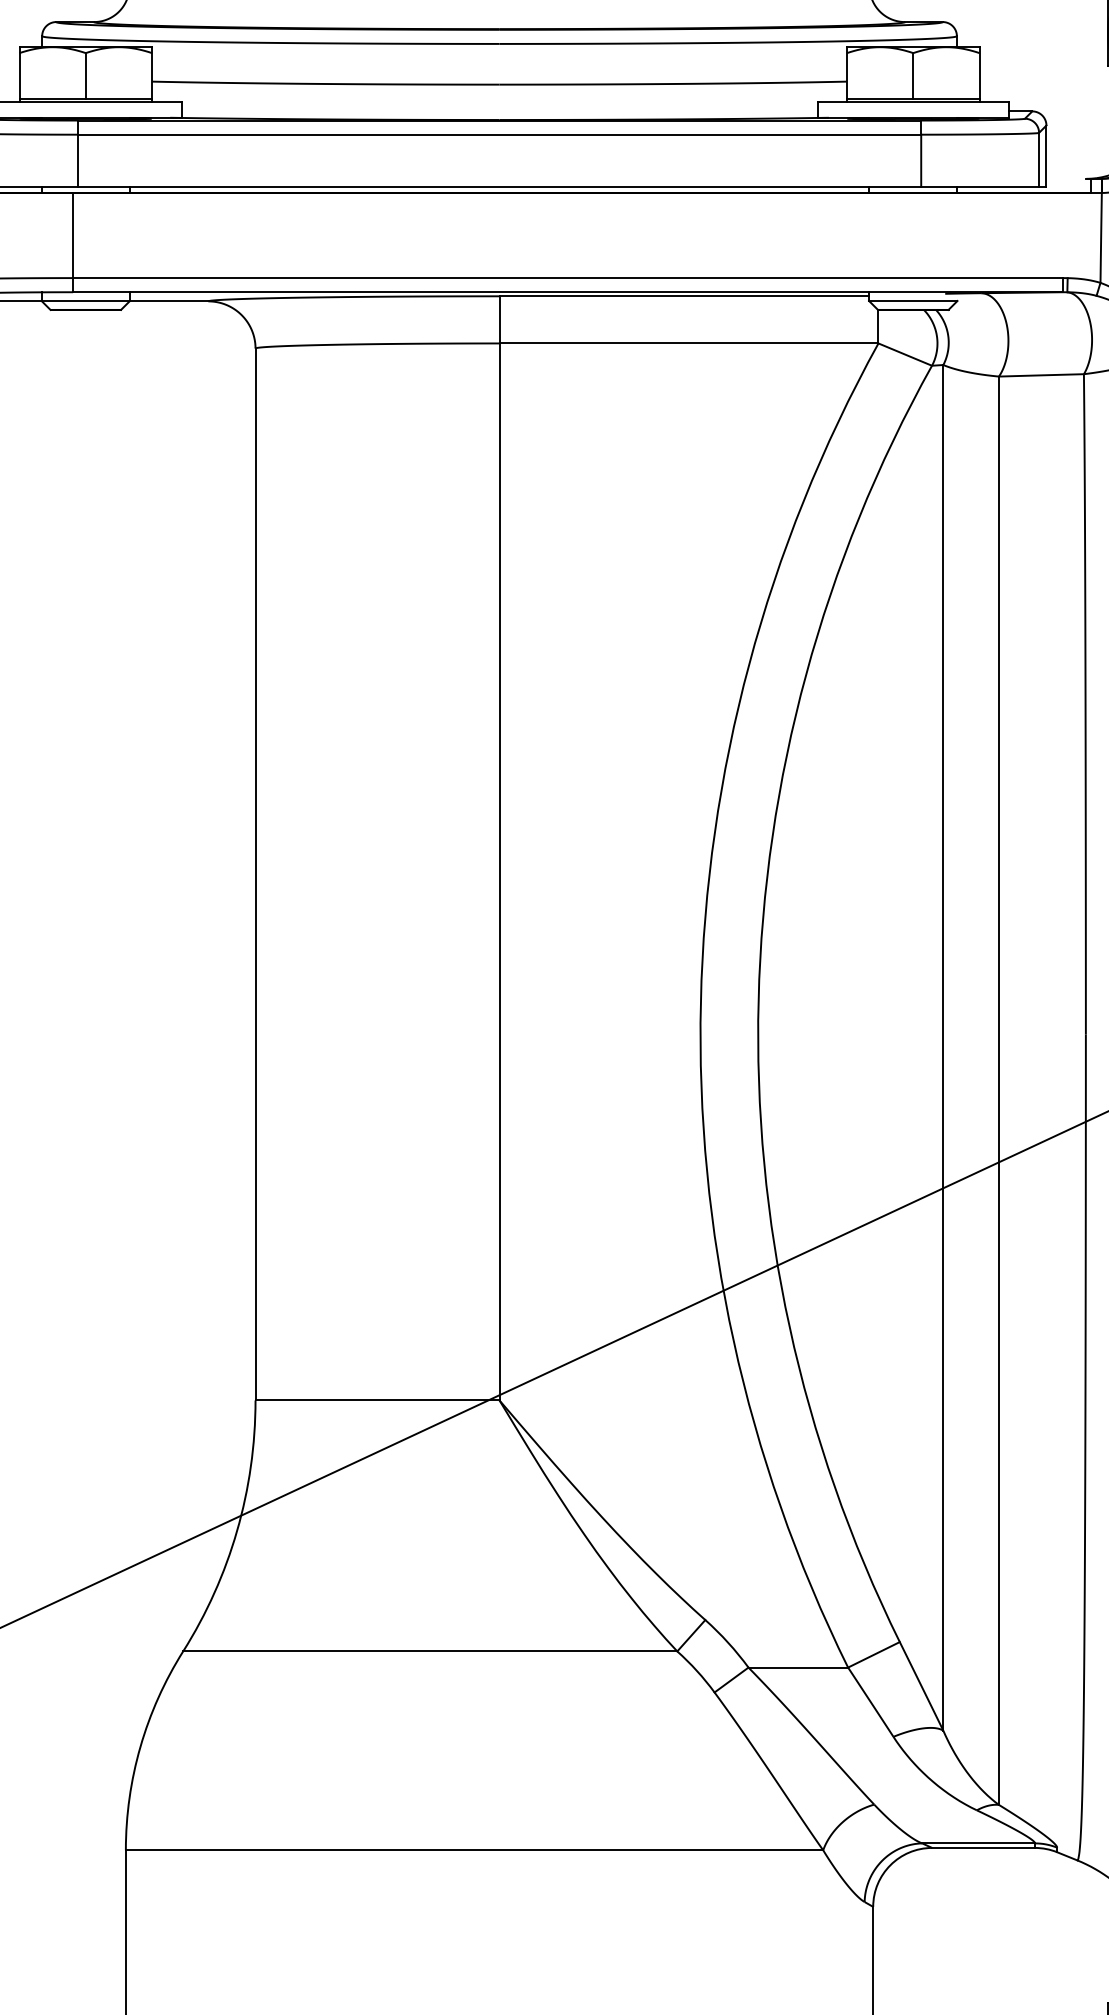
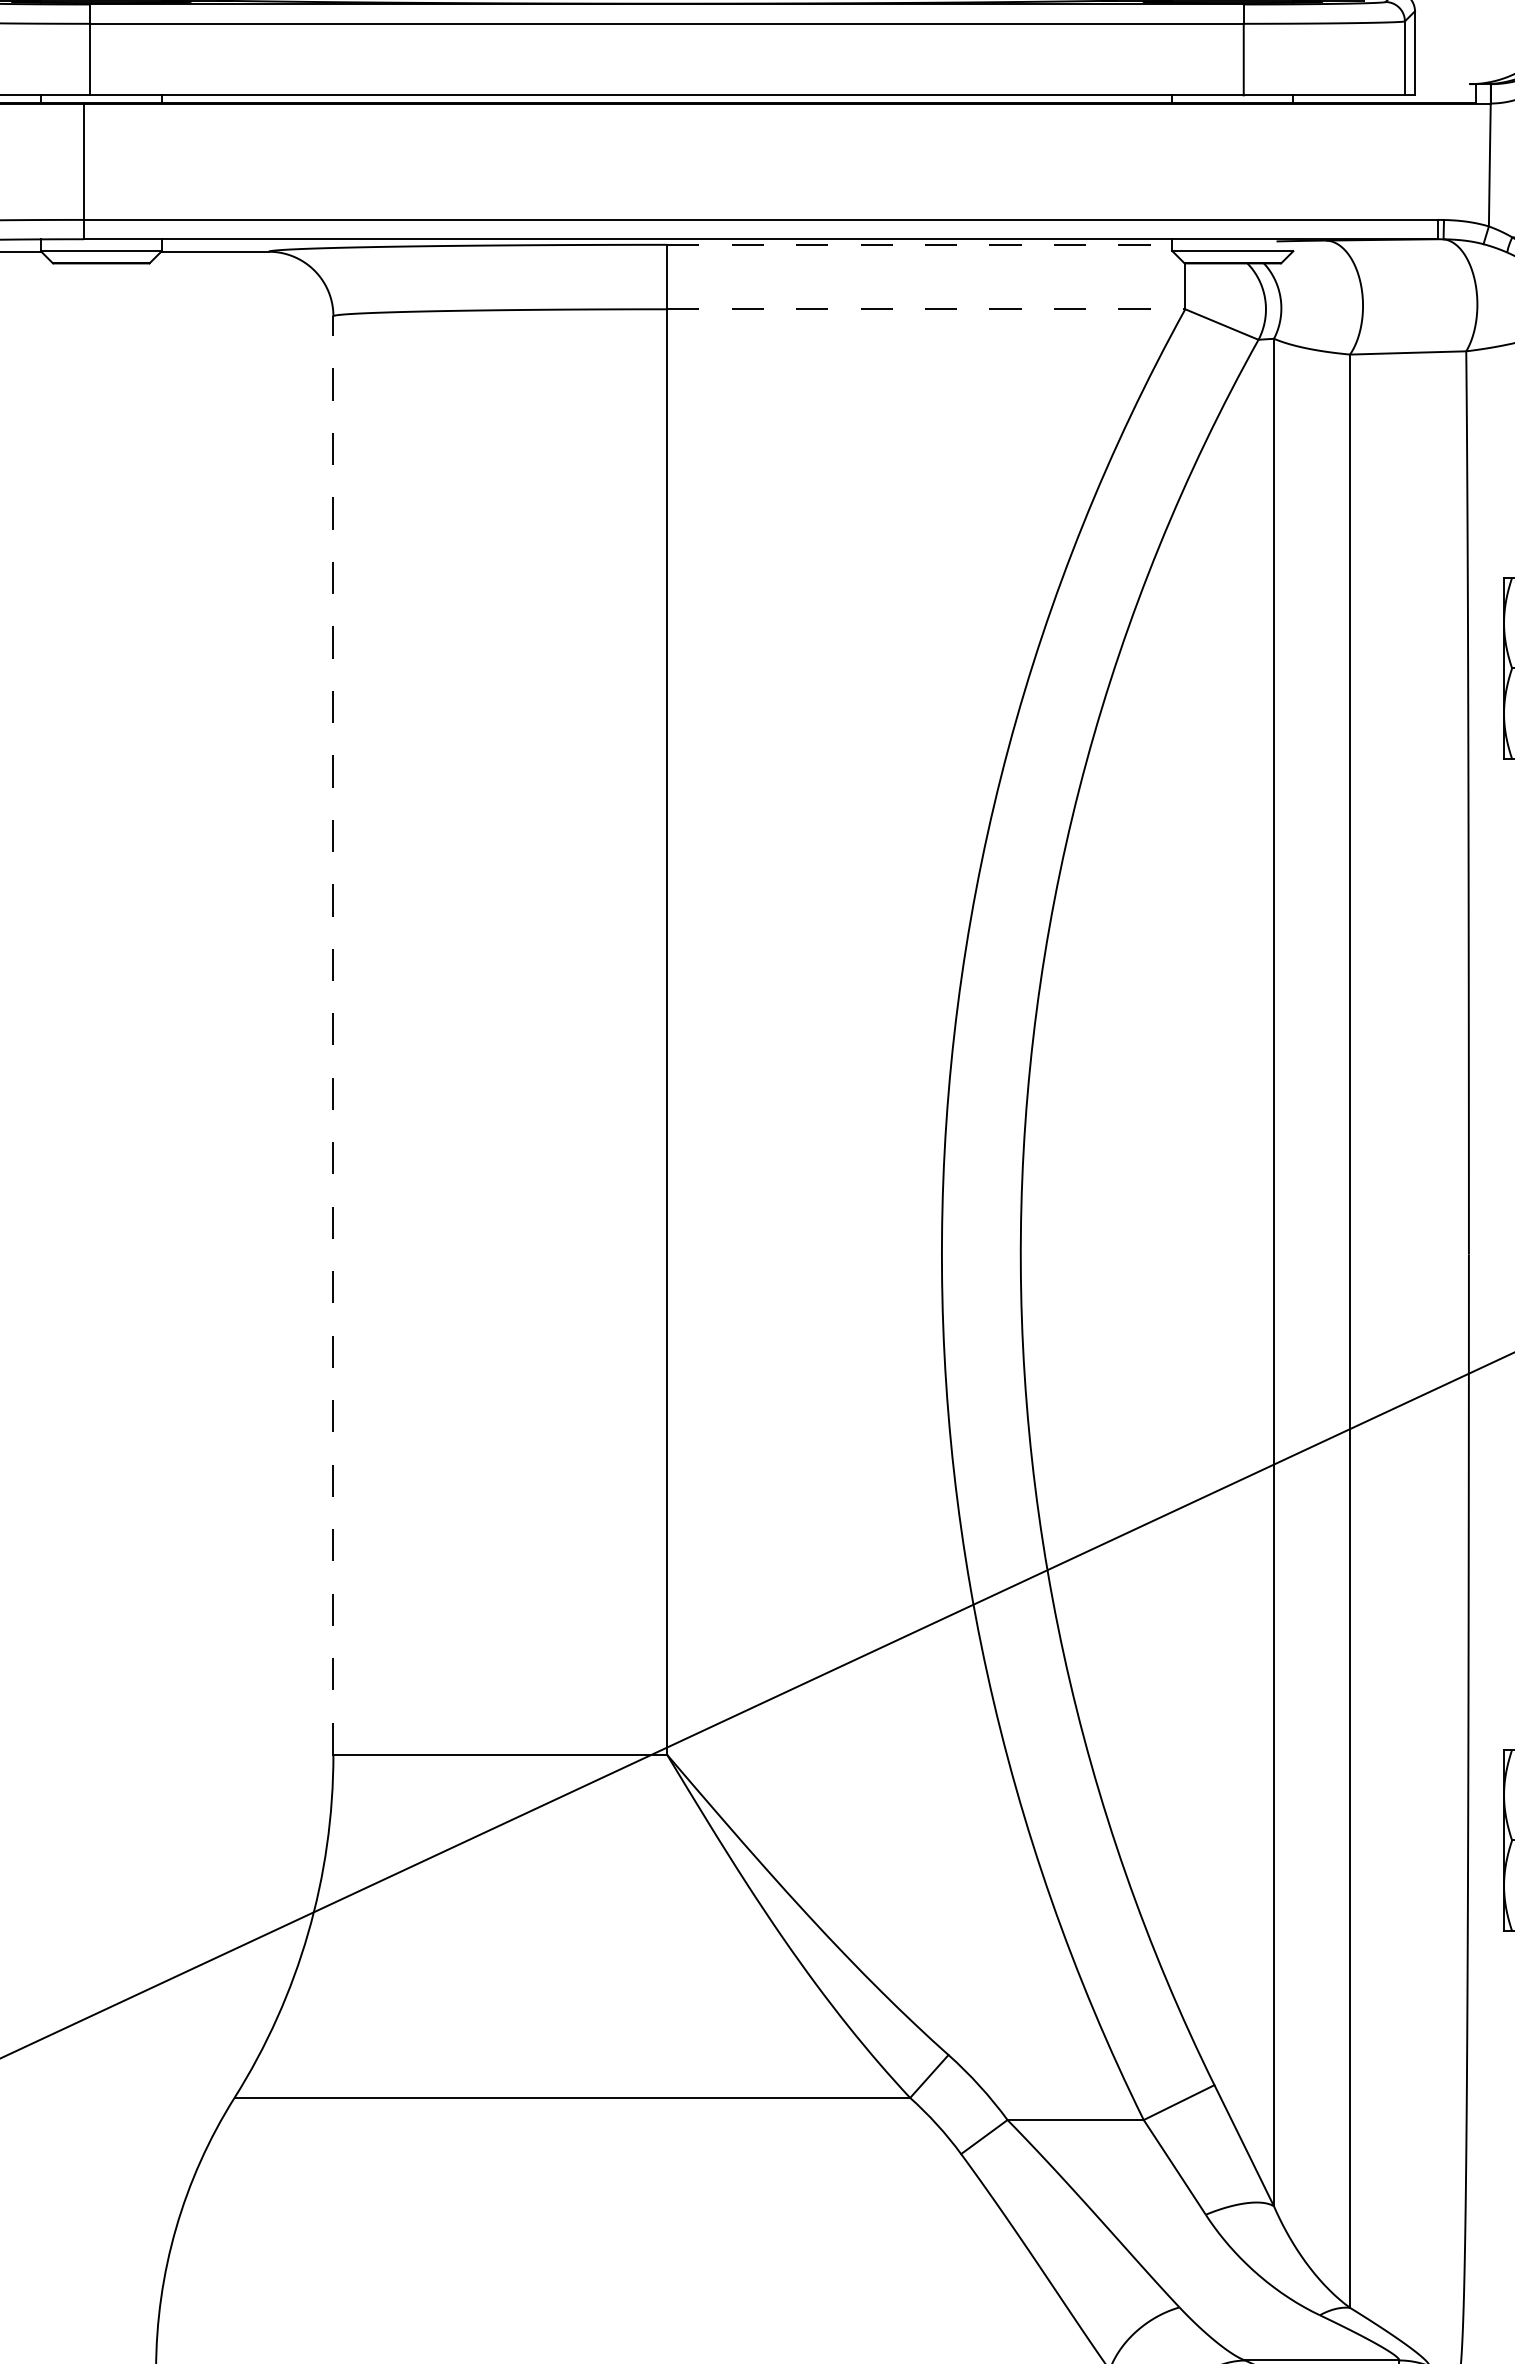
line: (684, 296) -> (920, 245), solid -> dashed
line: (689, 343) -> (926, 309), solid -> dashed
line: (255, 874) -> (333, 1035), solid -> dashed

